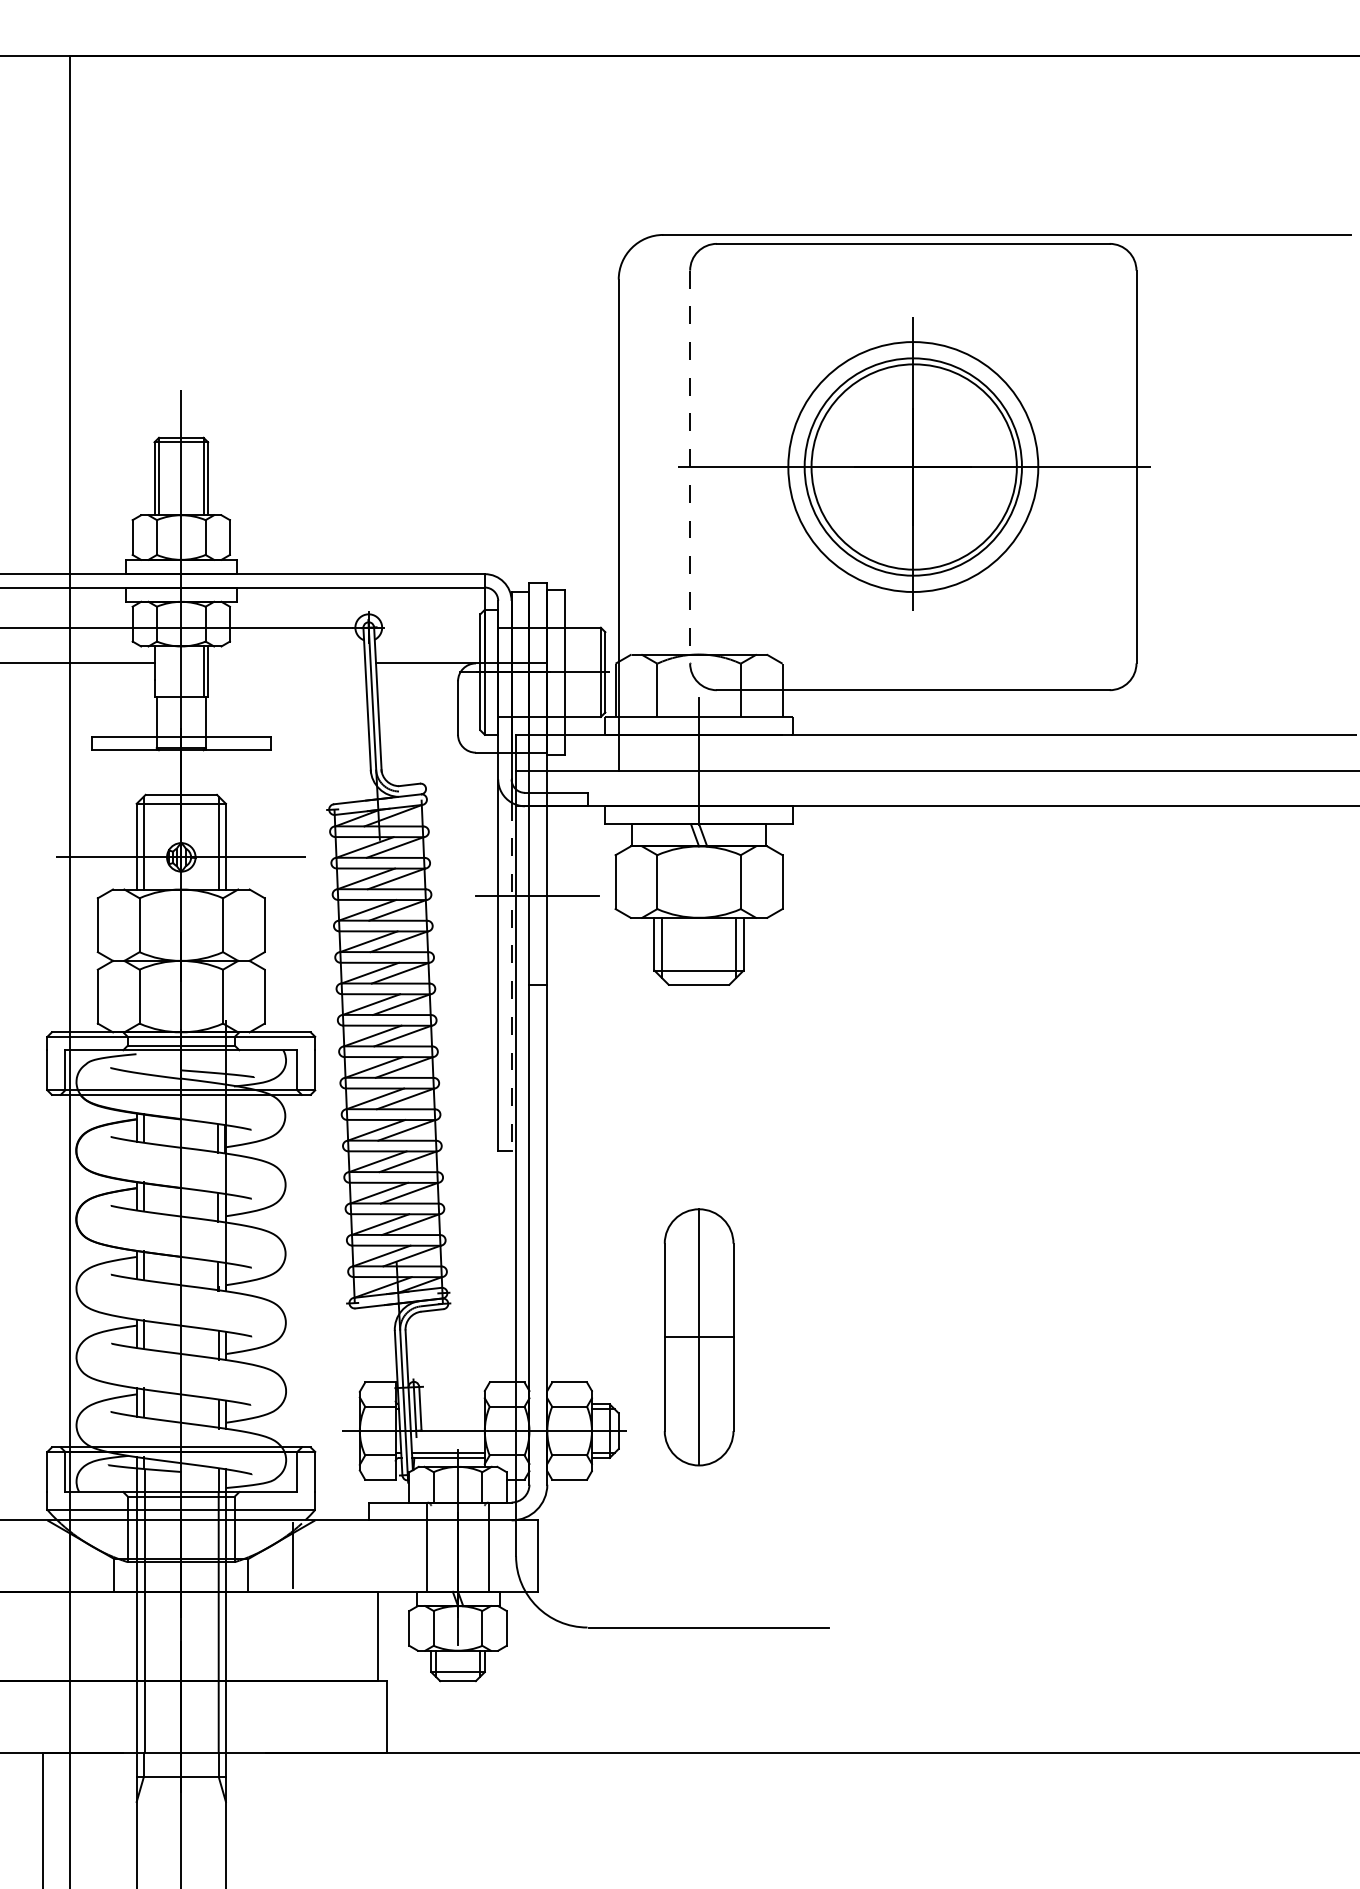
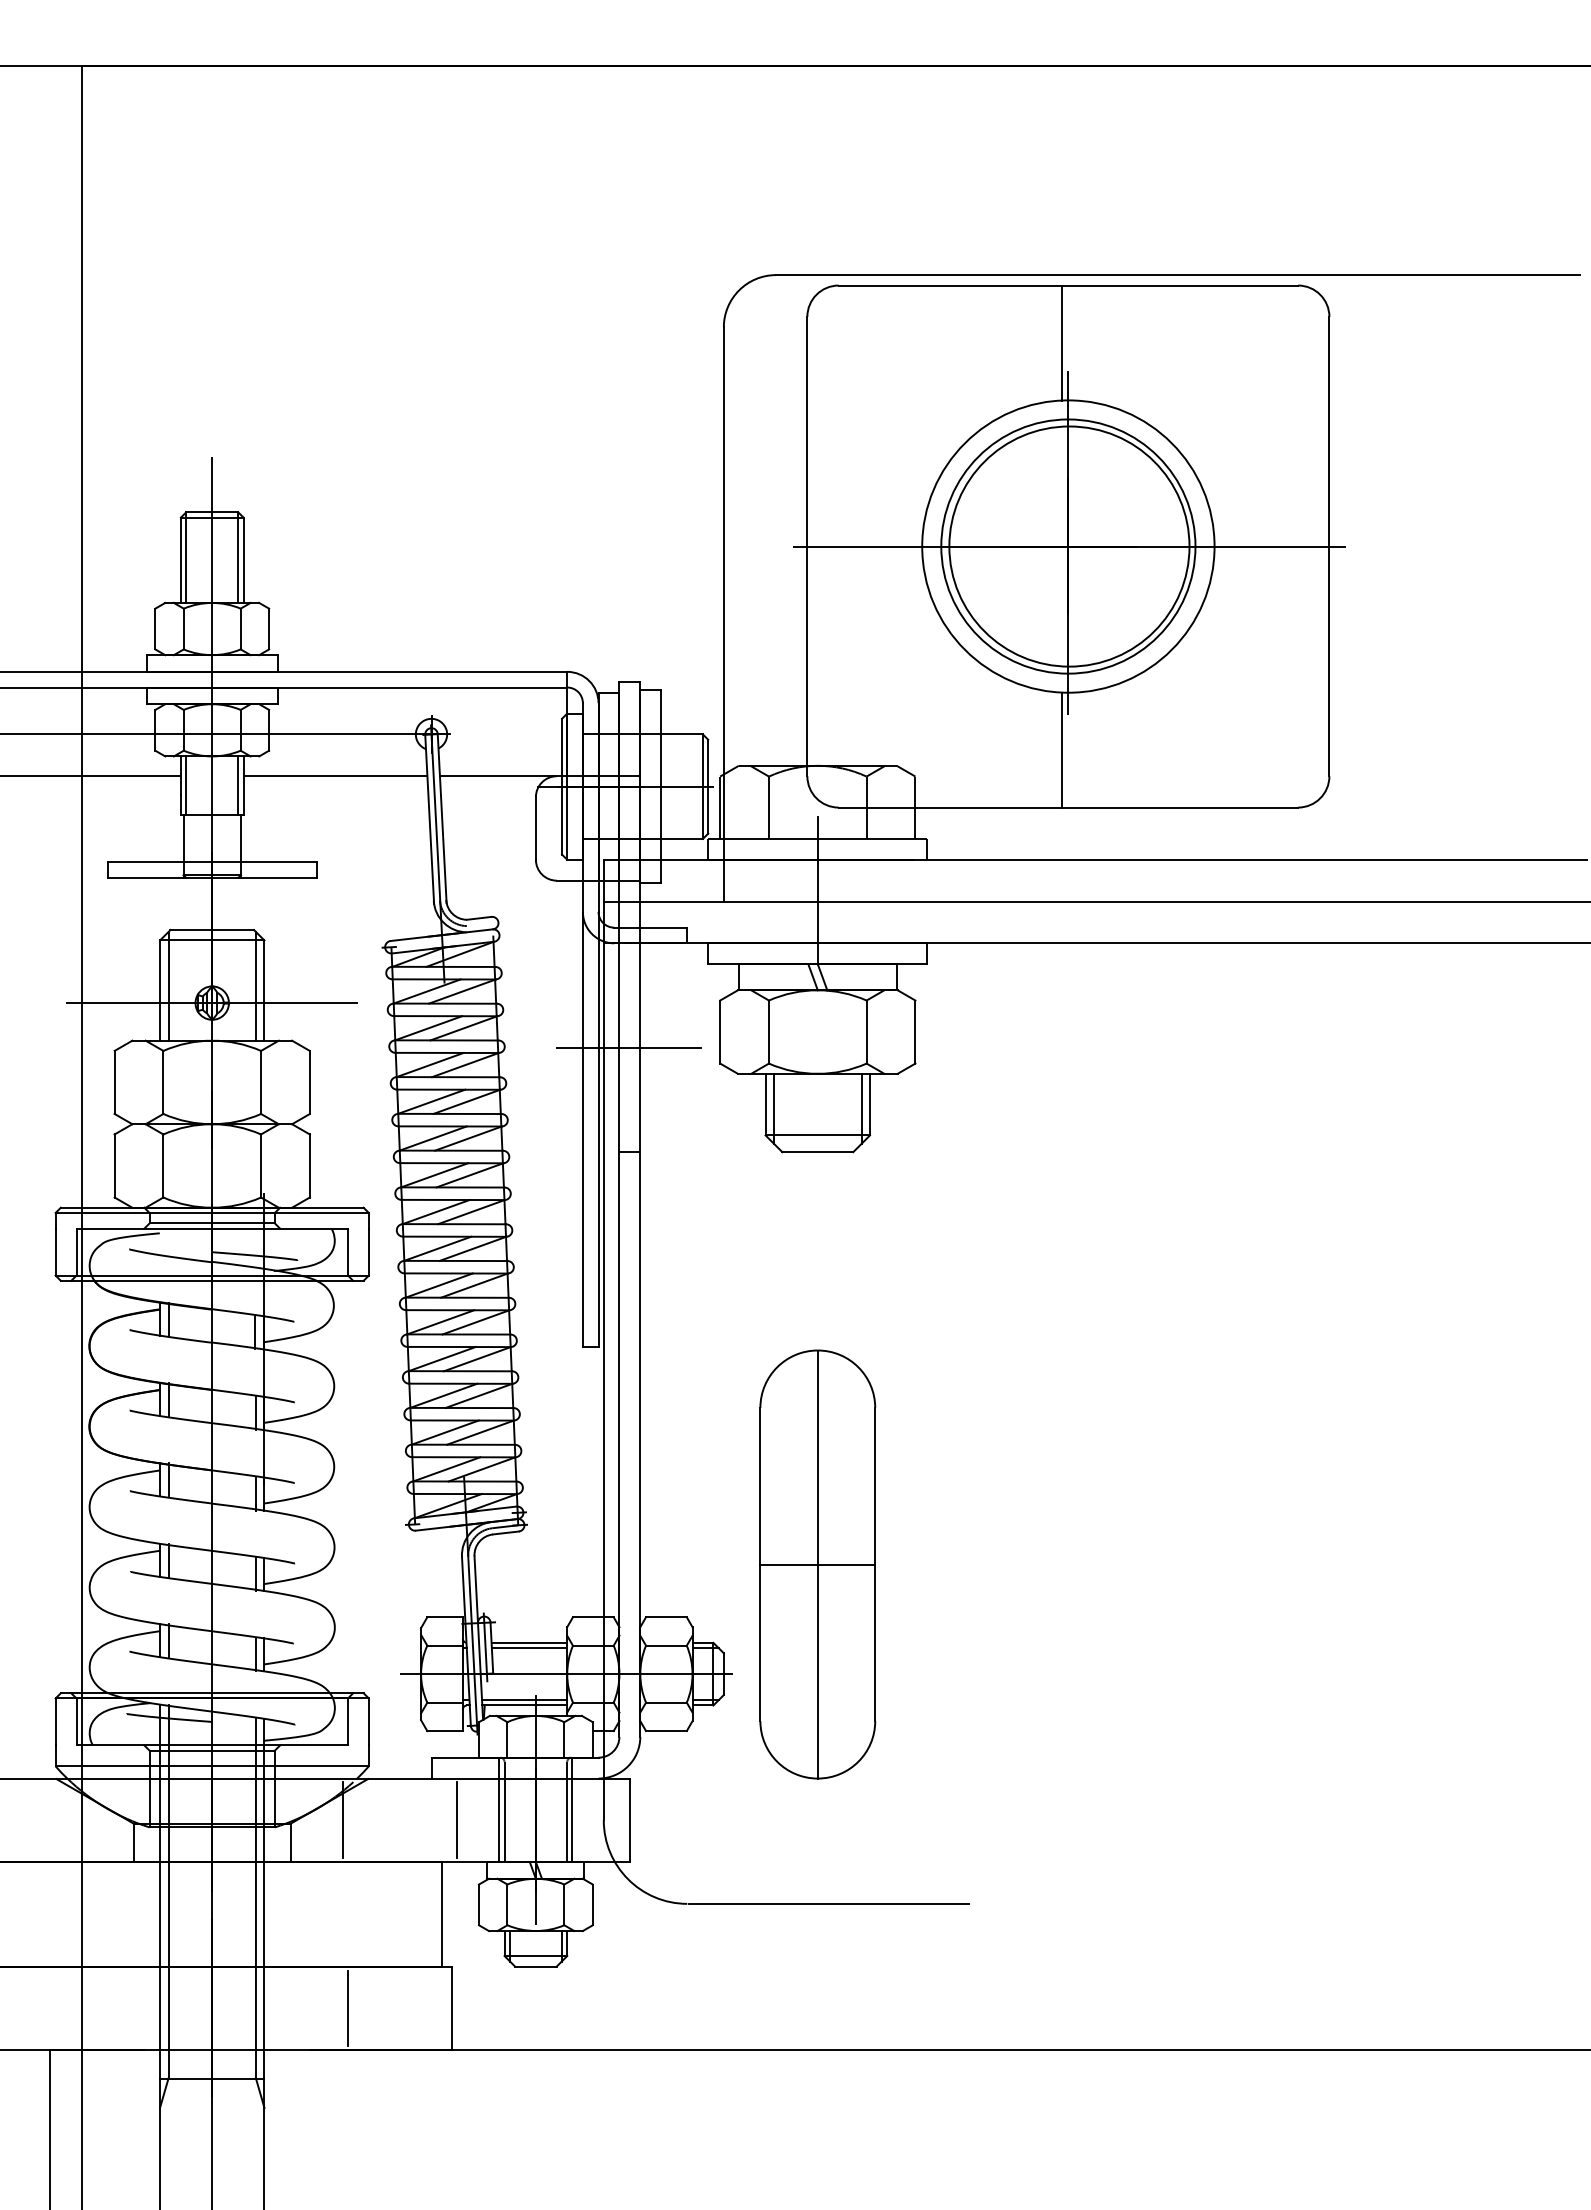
line: (908, 292) -> (1062, 342), added
line: (690, 466) -> (807, 546), dashed -> solid
line: (908, 640) -> (1062, 749), added
line: (286, 663) -> (335, 776), added
line: (159, 671) -> (186, 785), added
line: (511, 976) -> (598, 1142), dashed -> solid
part: (698, 1337) -> (817, 1564), size x1.43
line: (452, 1404) -> (529, 1642), added
line: (452, 1409) -> (529, 1648), added
line: (431, 1548) -> (504, 1811), added
line: (485, 1548) -> (567, 1811), added
line: (391, 1555) -> (457, 1819), added
line: (296, 1716) -> (347, 2007), added

